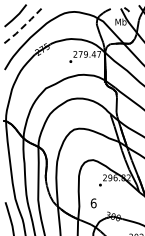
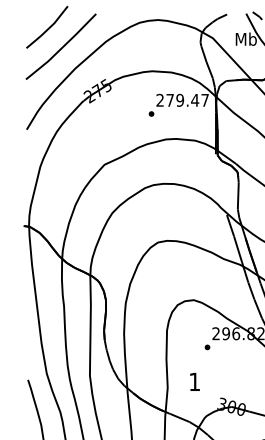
line: (23, 26) -> (62, 47), dashed -> solid
text: (93, 203) -> (194, 382), 6 -> 1

